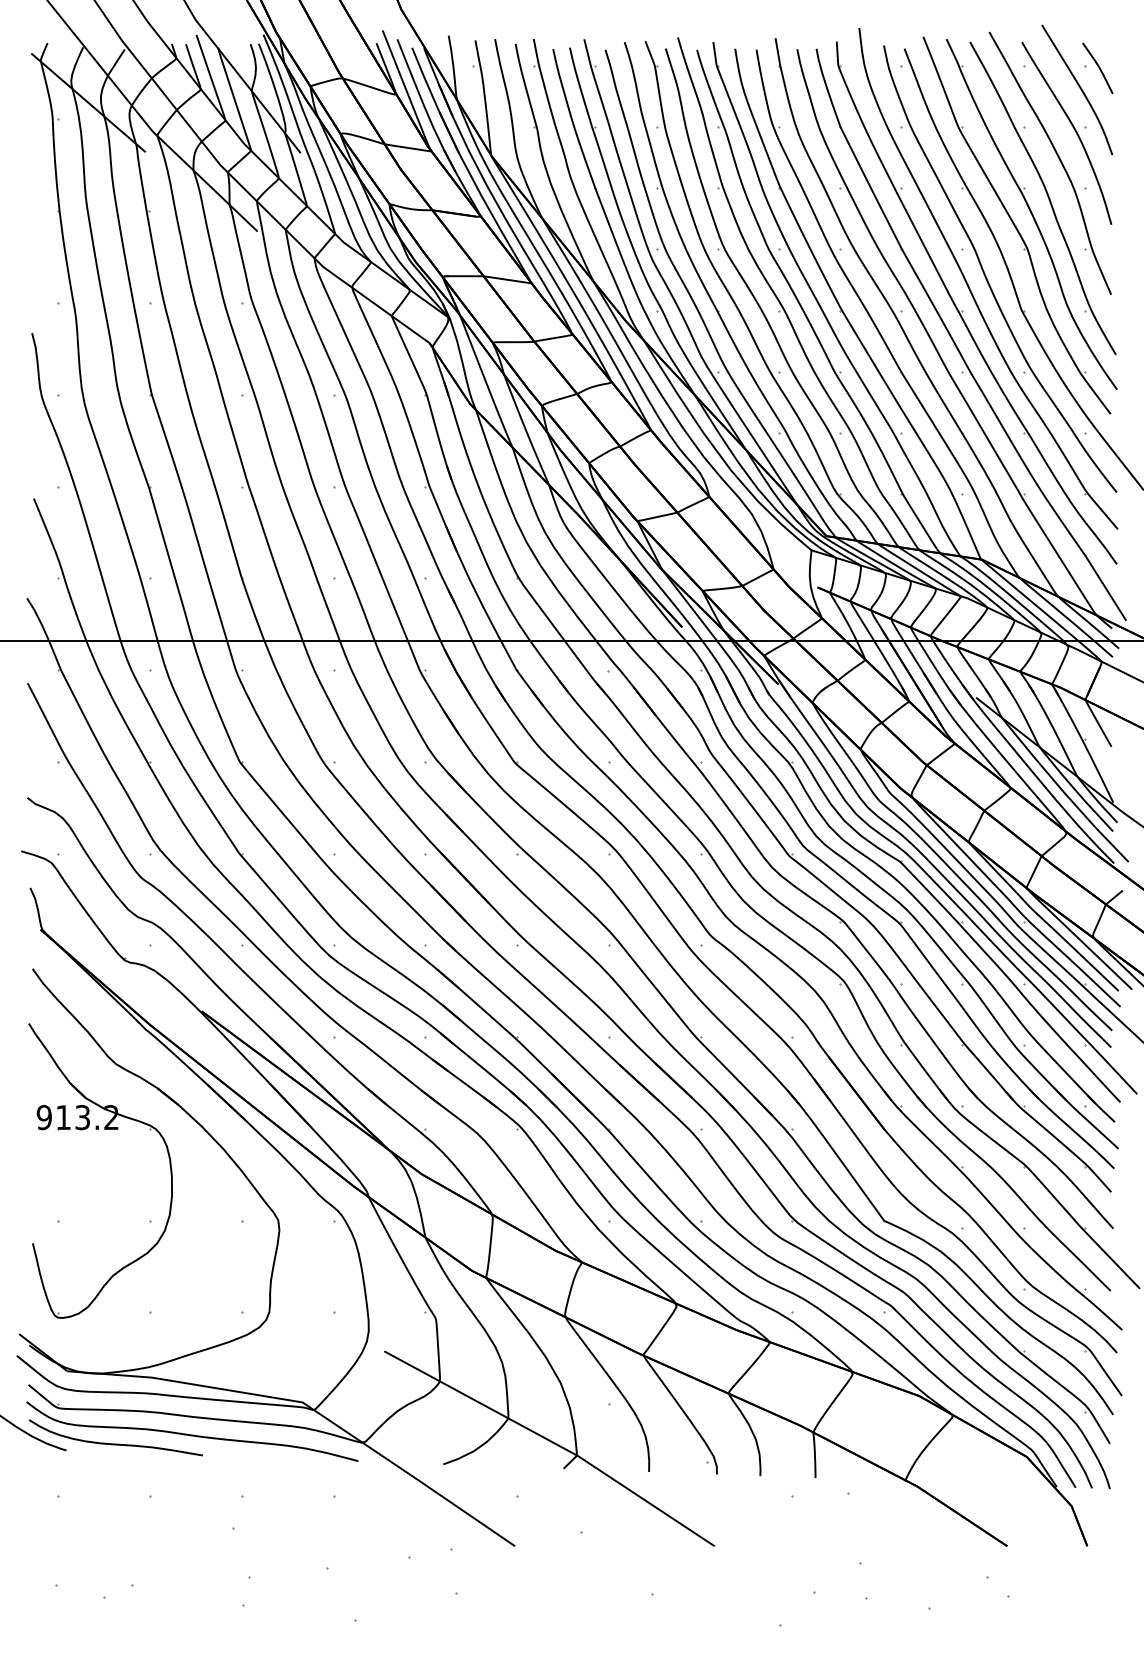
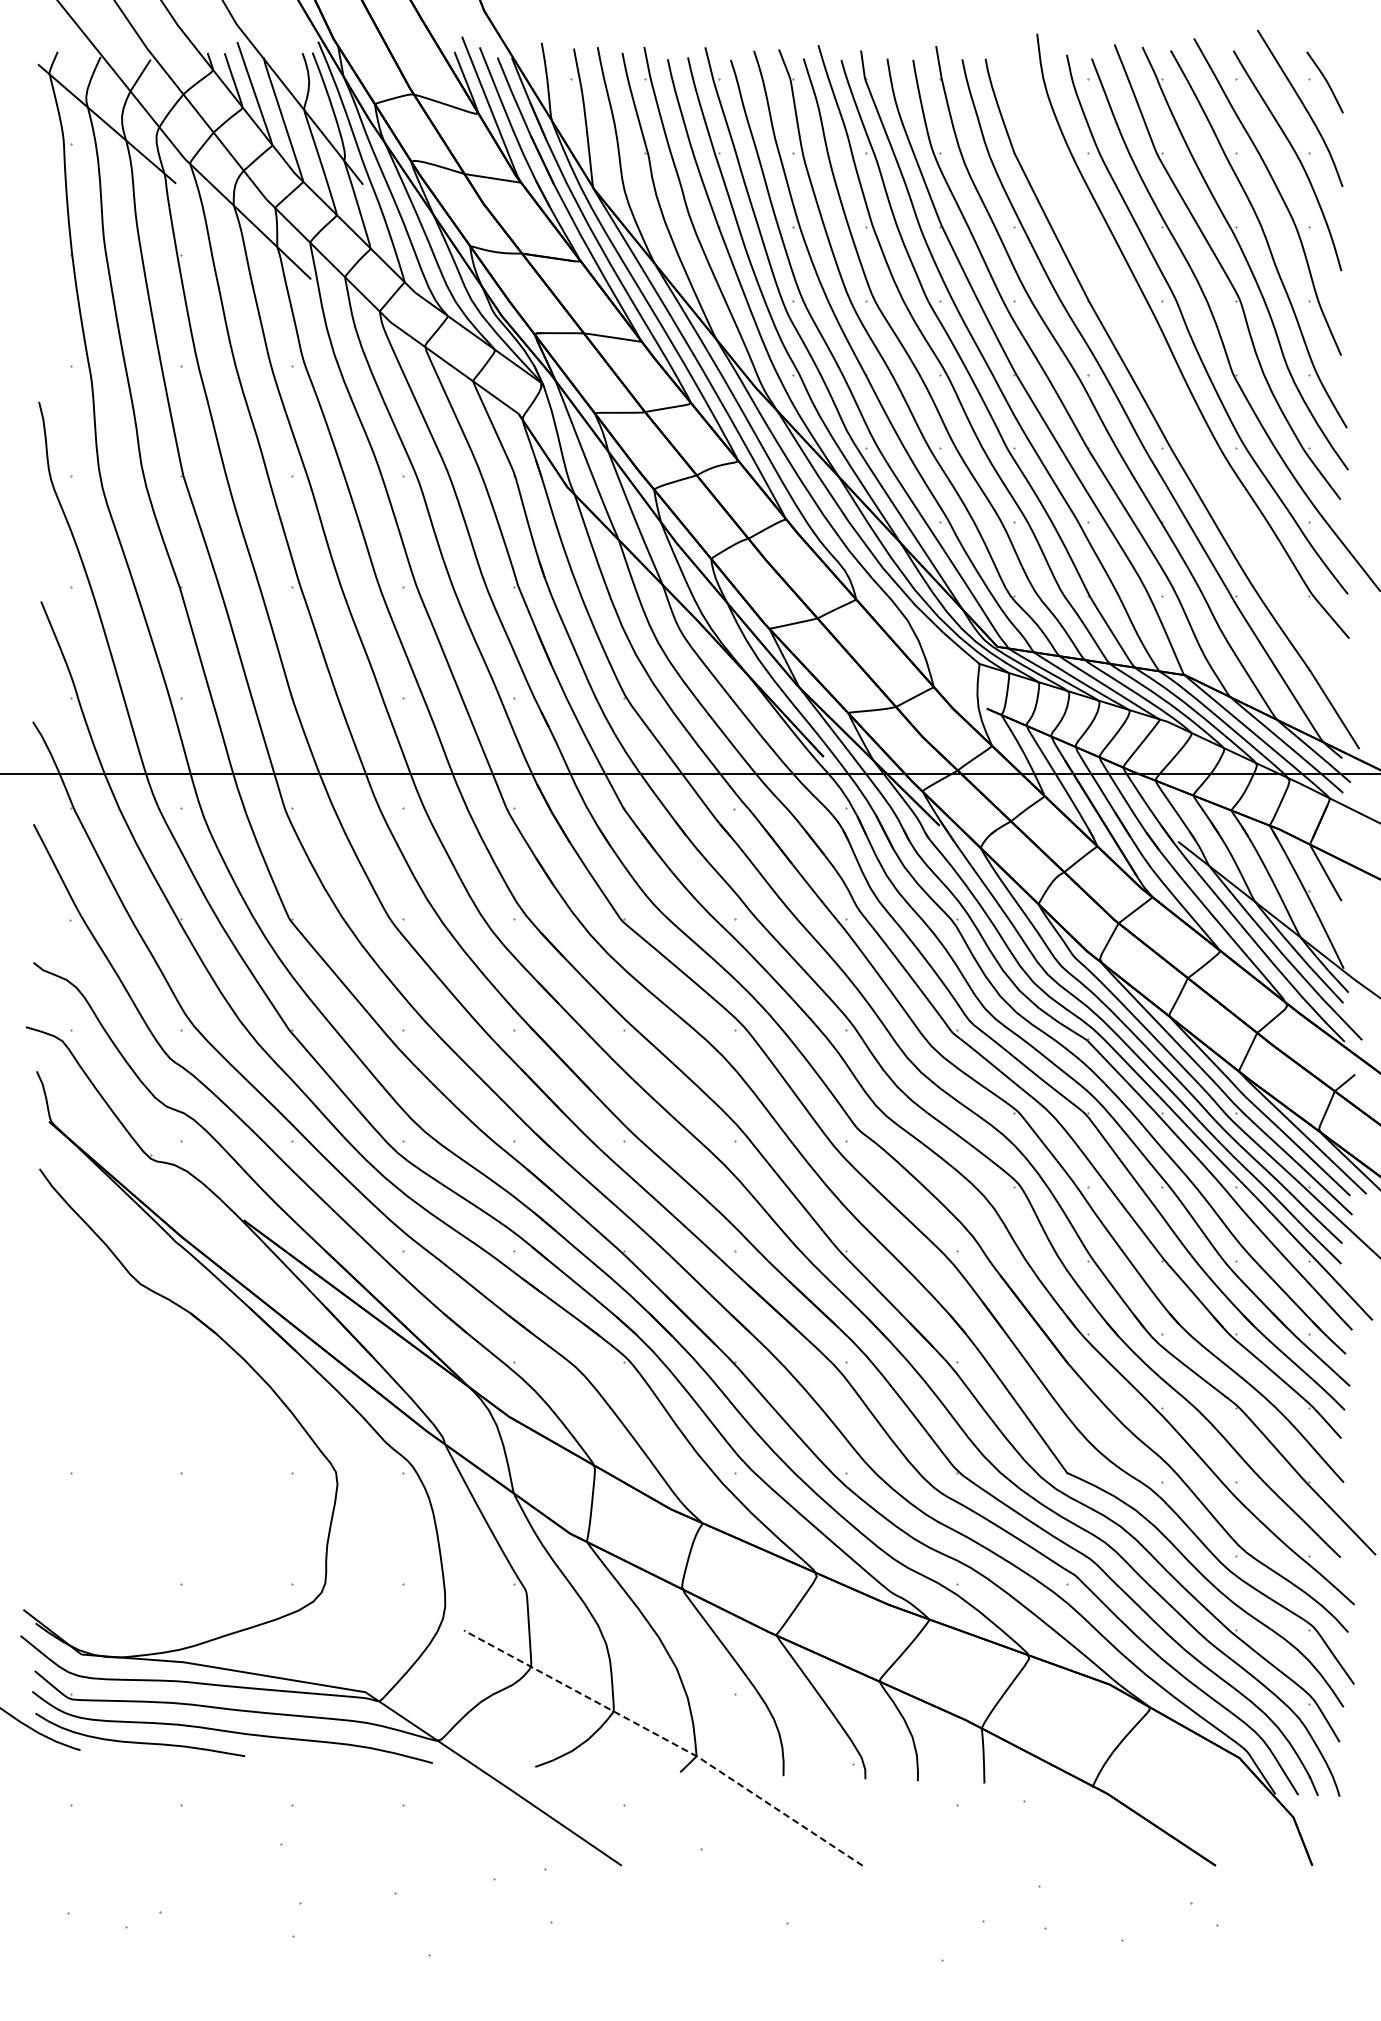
part: (963, 311) -> (1163, 375), removed
part: (98, 1130) -> (119, 1363), removed
line: (553, 1443) -> (668, 1741), solid -> dashed

